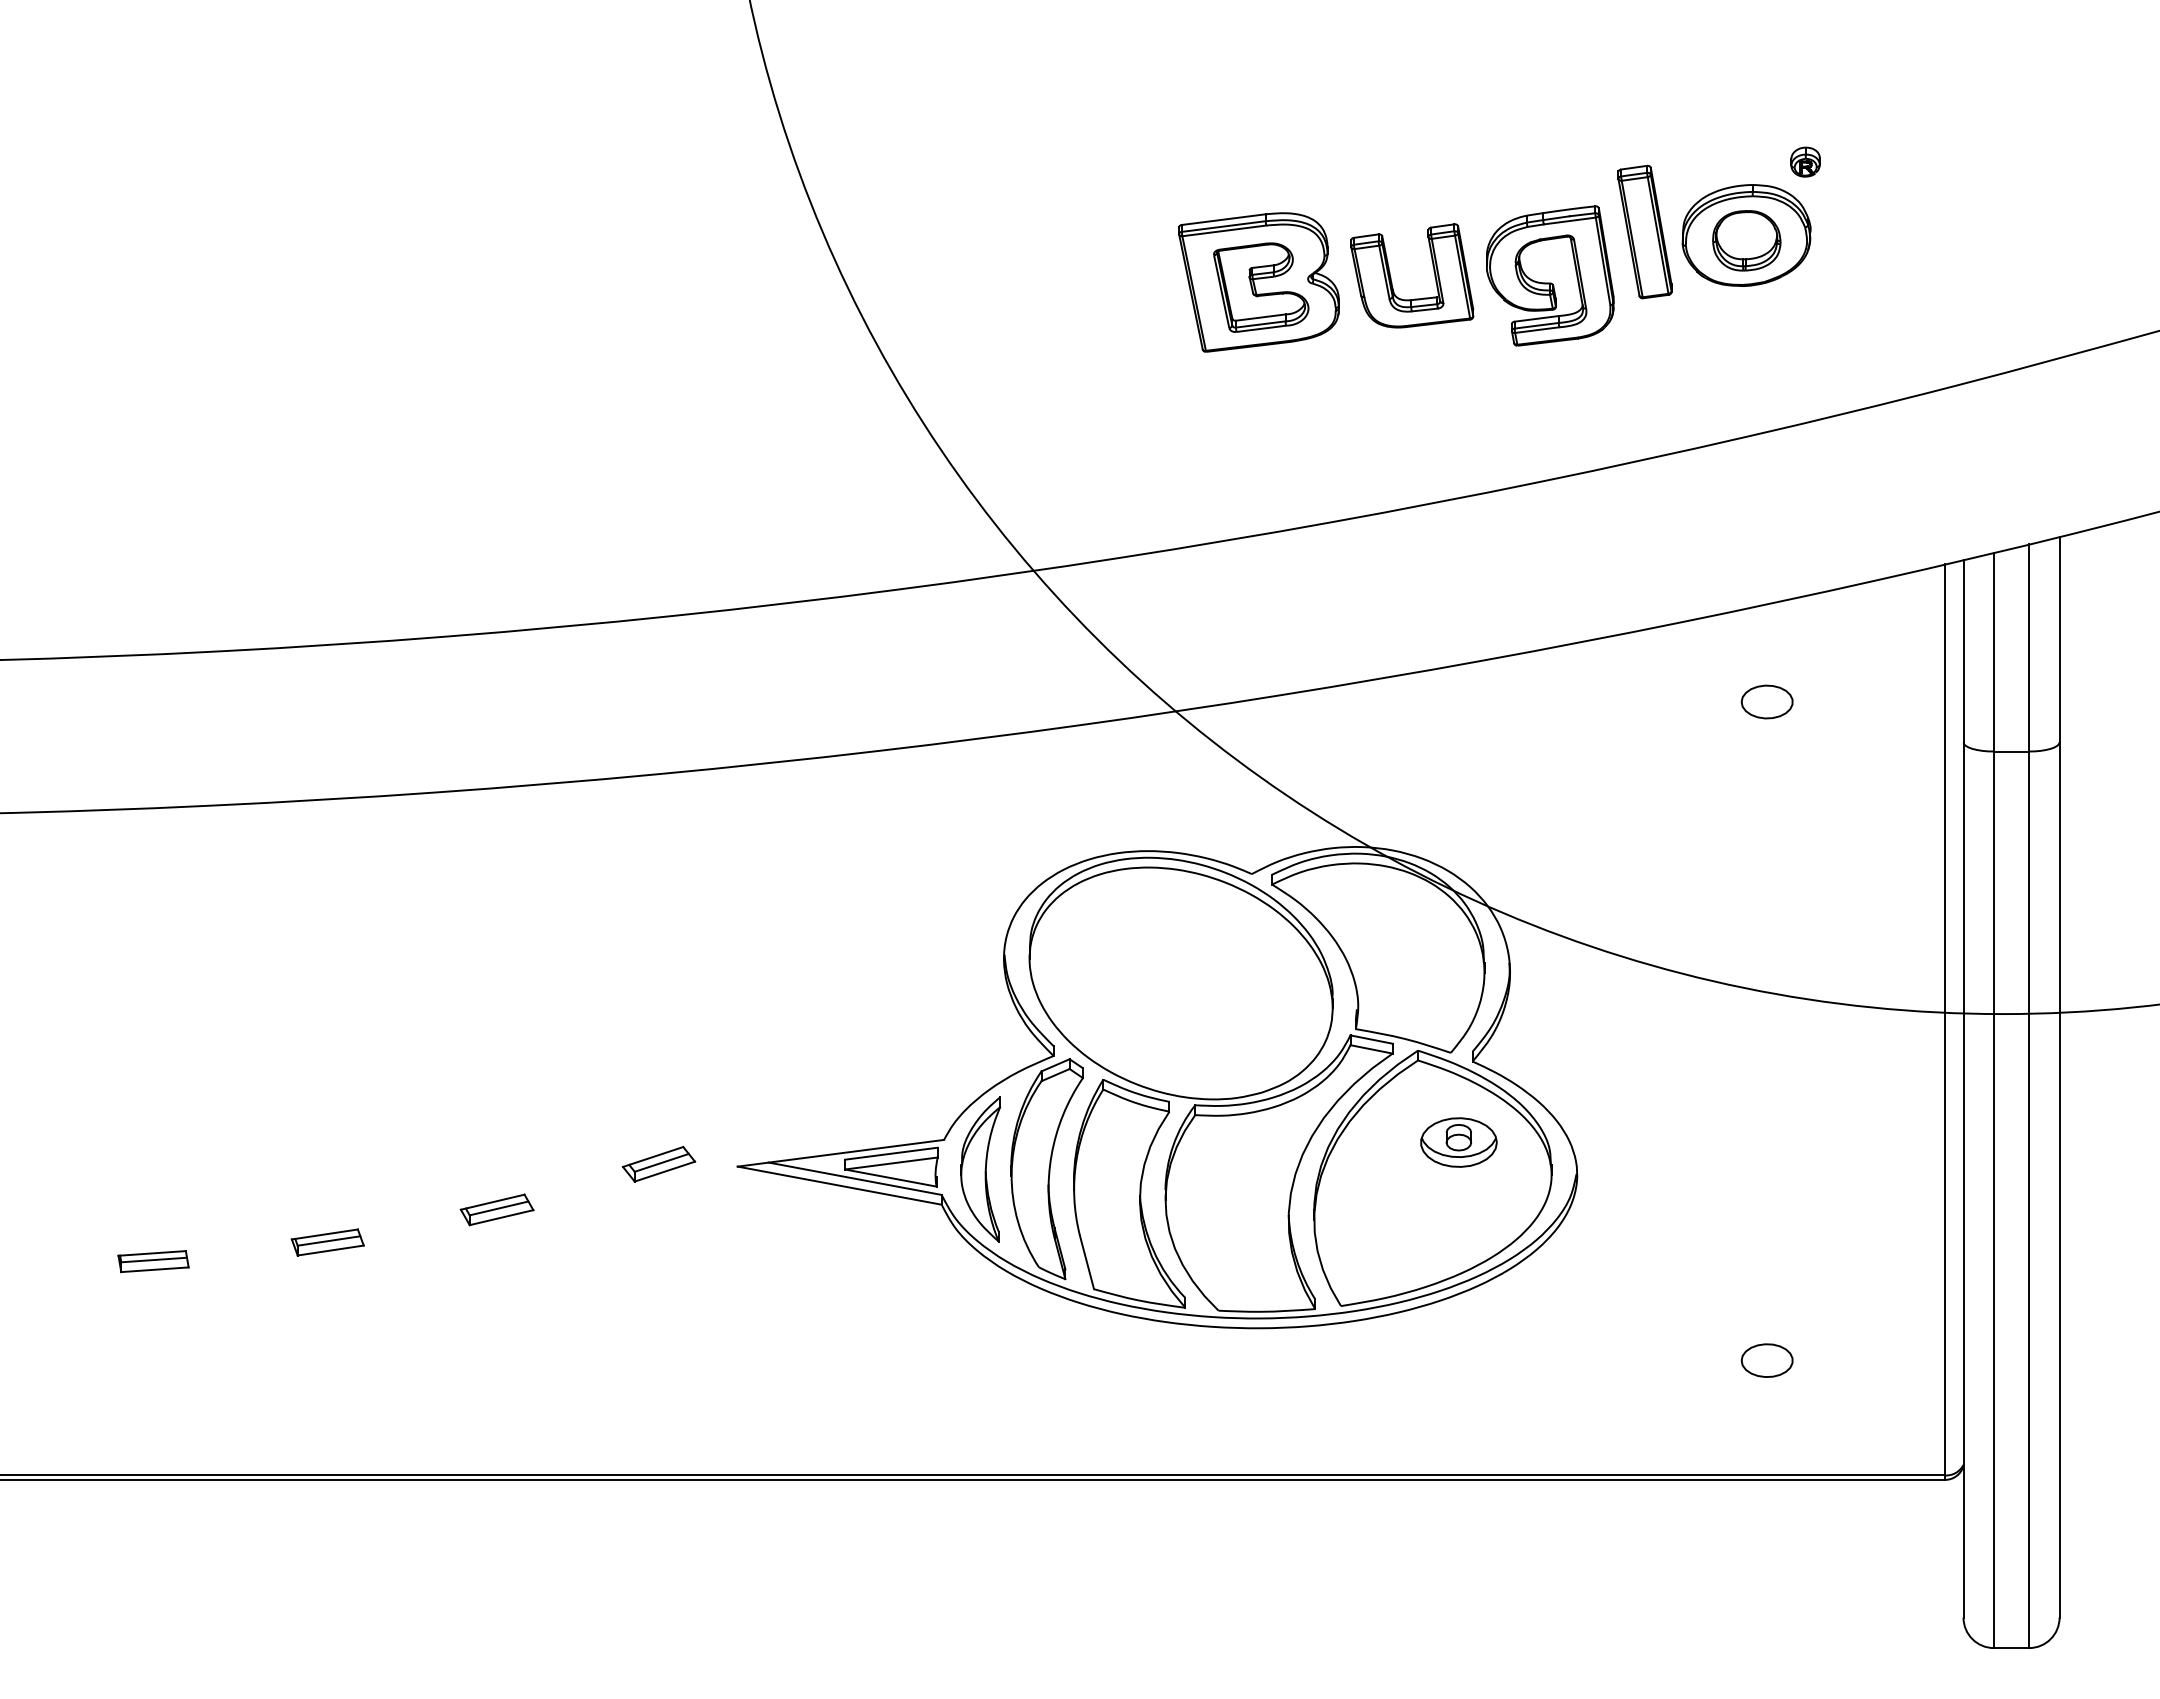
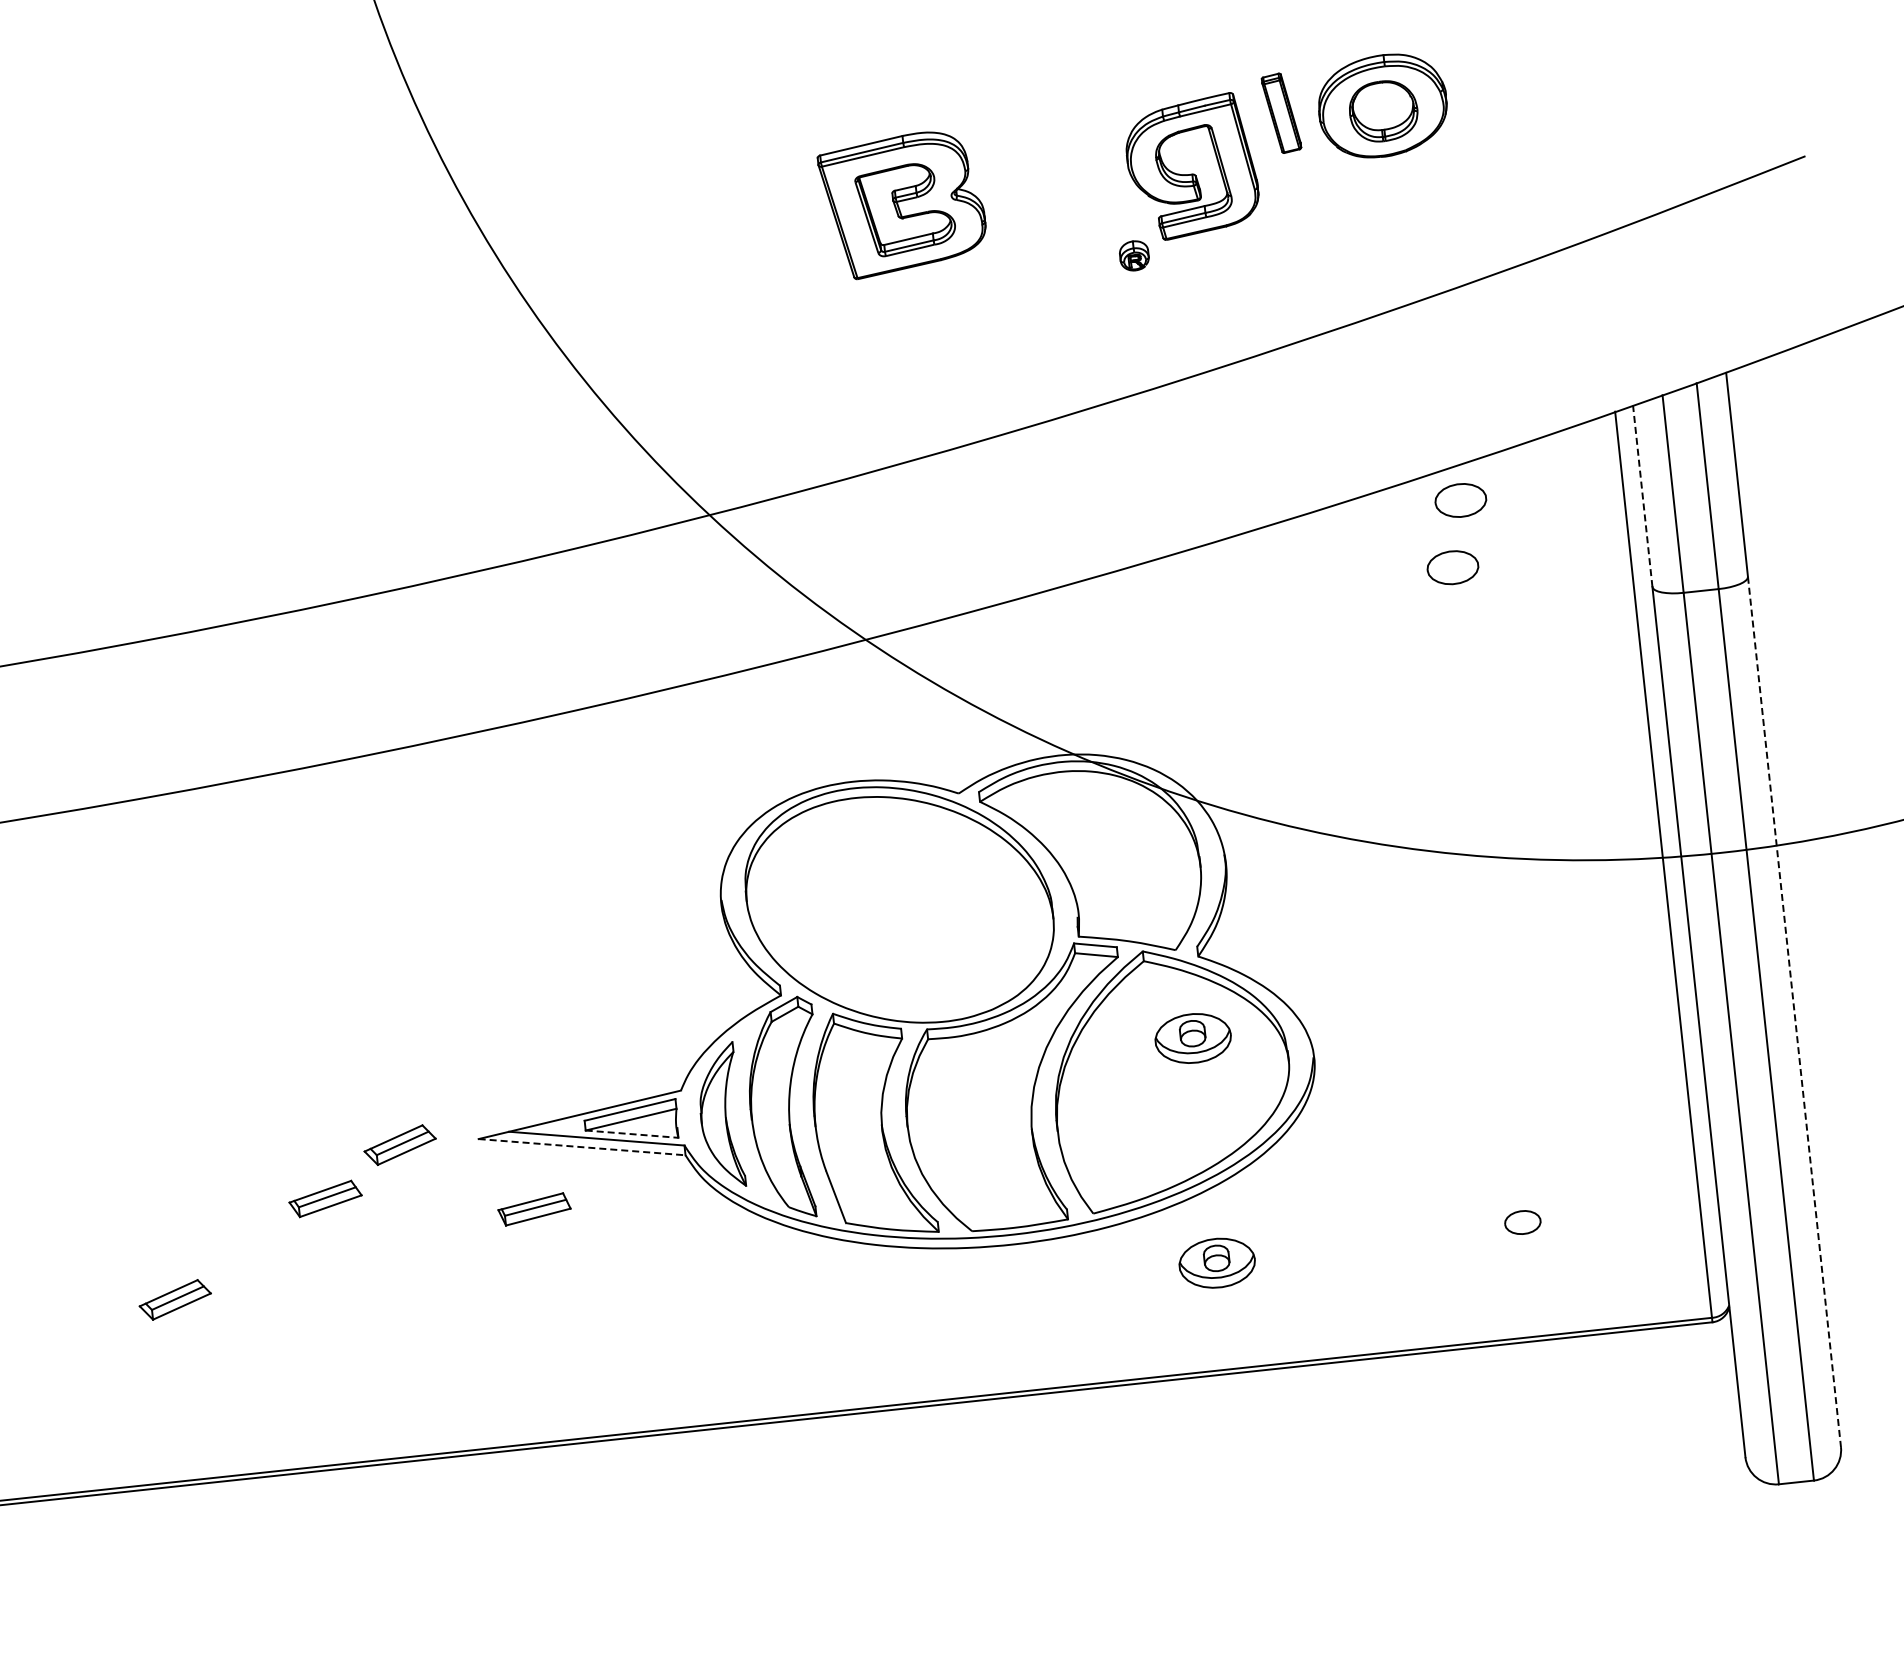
part: (1805, 161) -> (1134, 255), moved
part: (1644, 231) -> (1280, 112), size x0.6
part: (1391, 277) -> (1034, 185), removed
part: (1781, 635) -> (1460, 500), added
line: (1963, 650) -> (1642, 495), solid -> dashed
line: (890, 1178) -> (631, 1134), solid -> dashed
line: (2059, 1180) -> (1794, 1012), solid -> dashed
line: (839, 1185) -> (581, 1147), solid -> dashed
part: (496, 1209) -> (324, 1198), moved
part: (327, 1242) -> (534, 1209), moved
part: (418, 1293) -> (174, 1299), added
part: (1766, 1360) -> (1522, 1222), size x0.7
part: (1458, 1368) -> (1216, 1263), added

